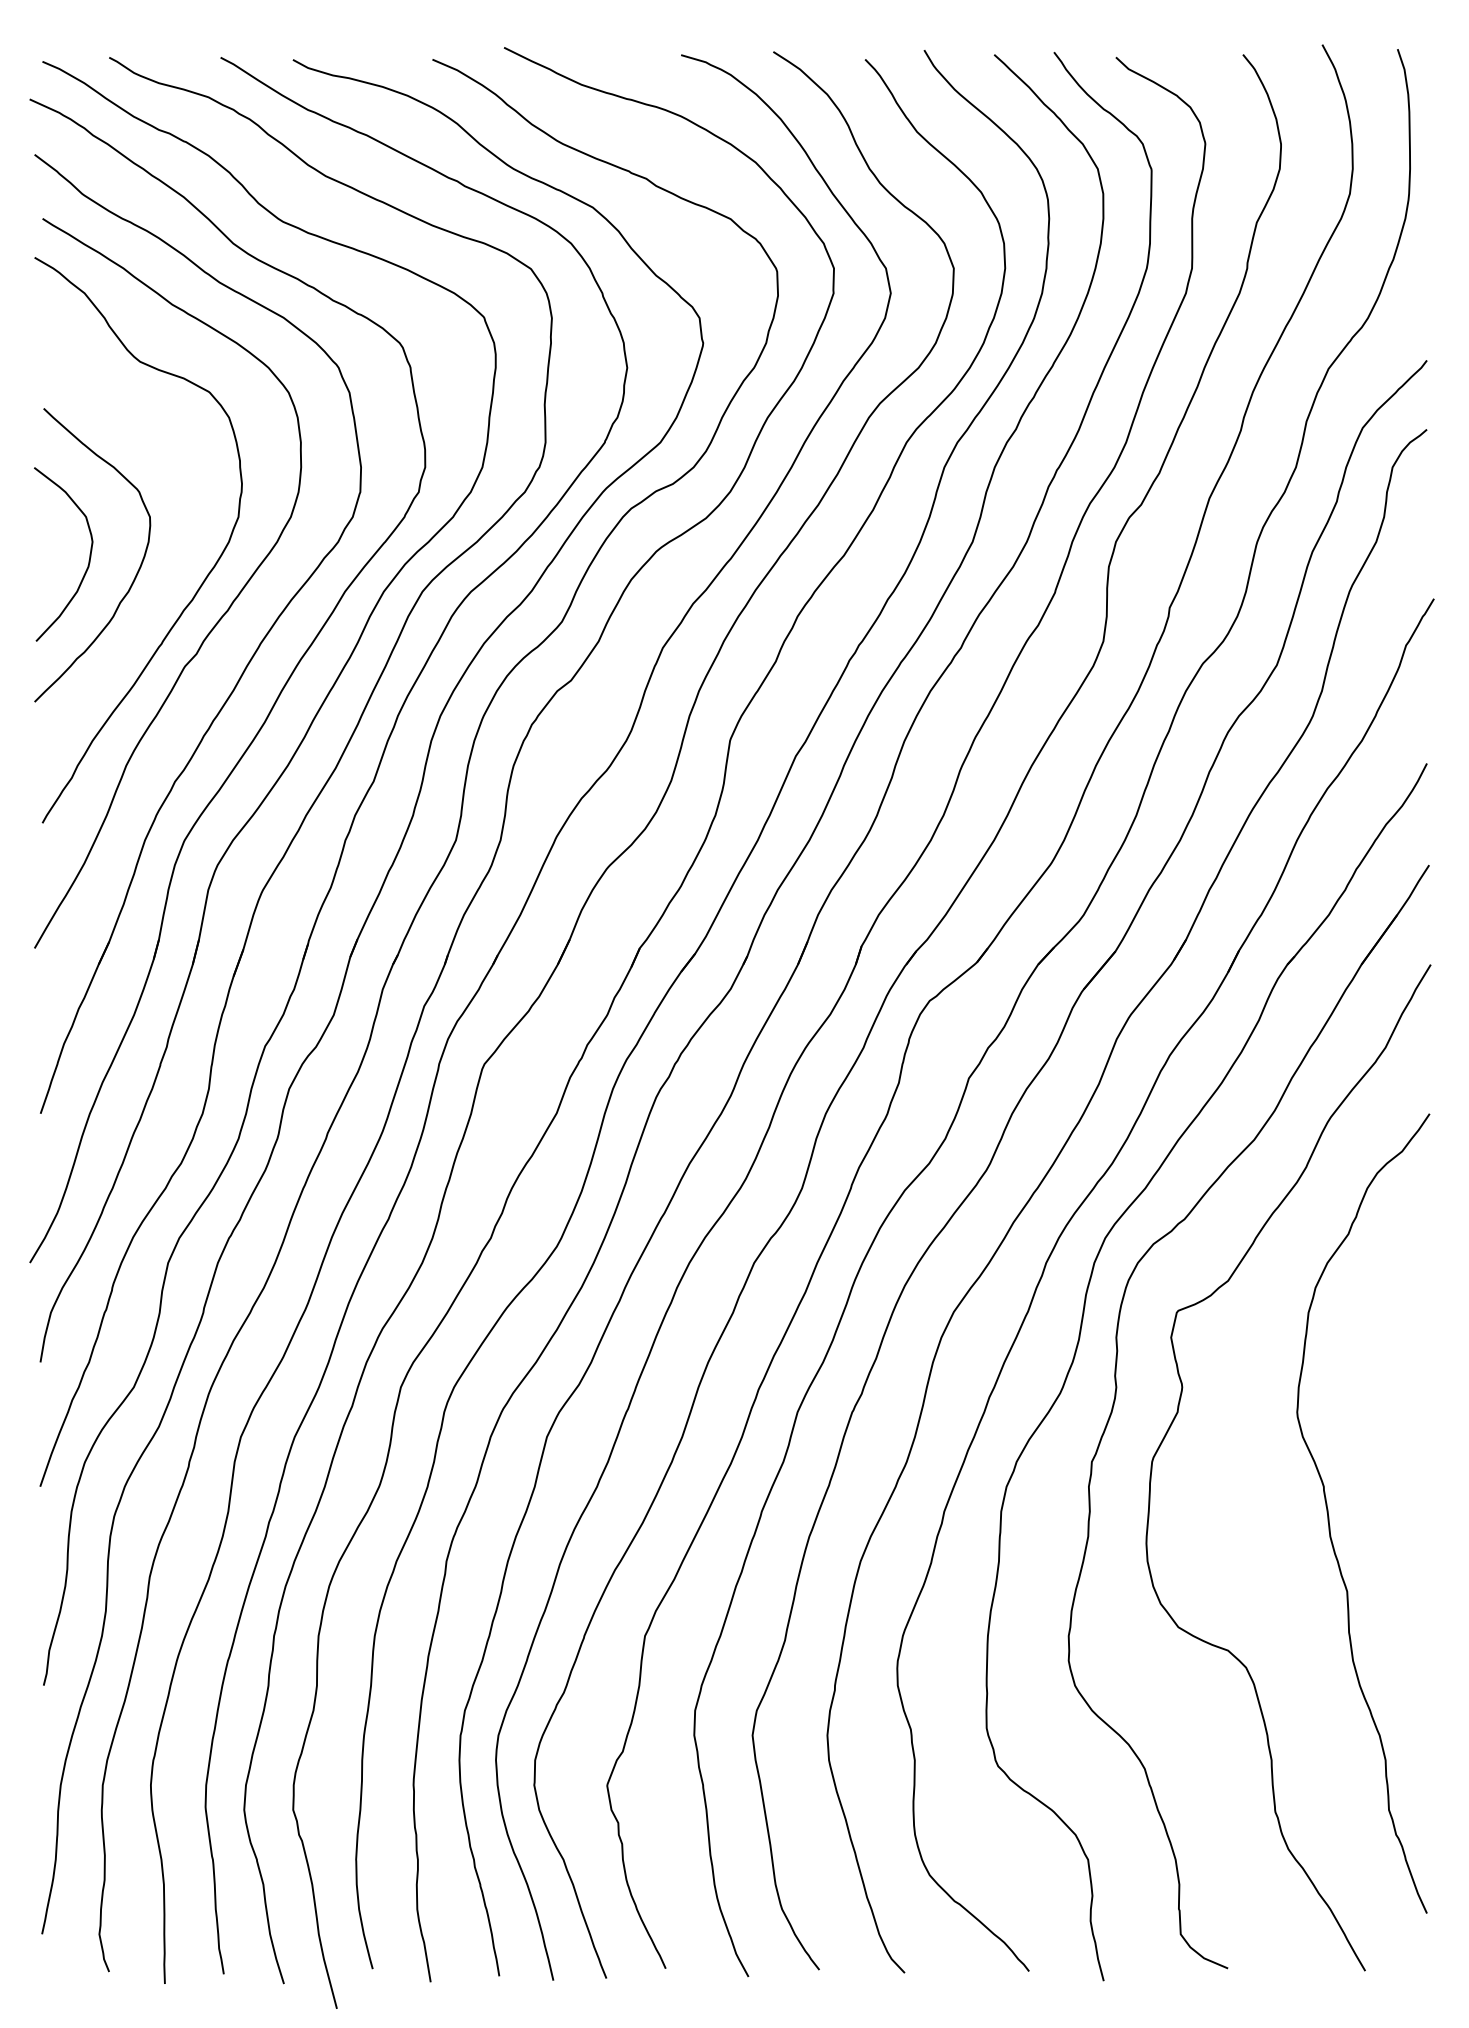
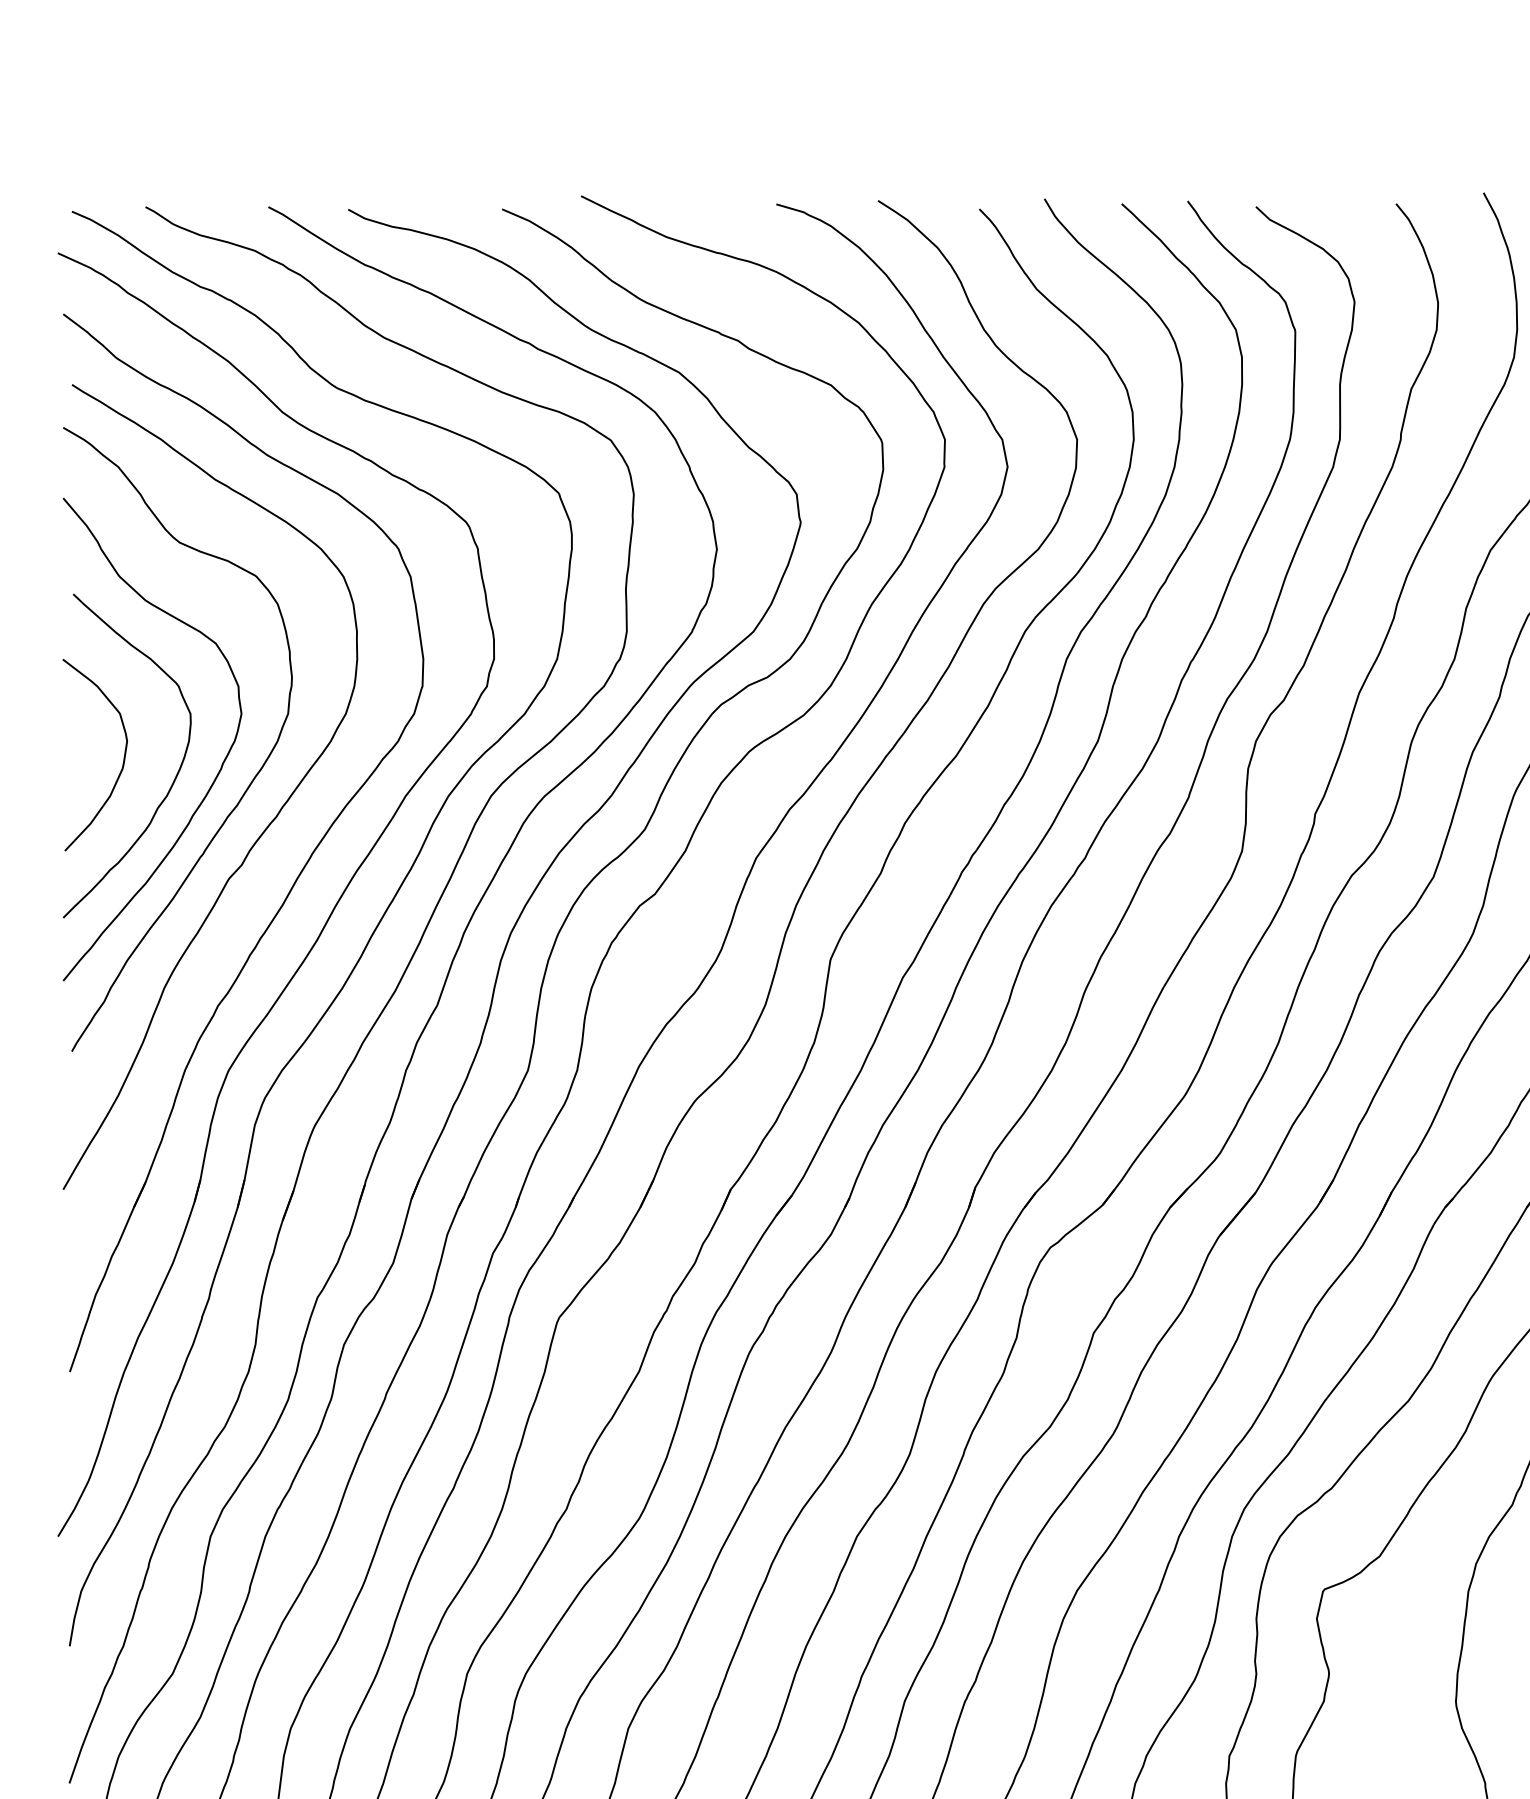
curve: (174, 570) -> (217, 772), added

